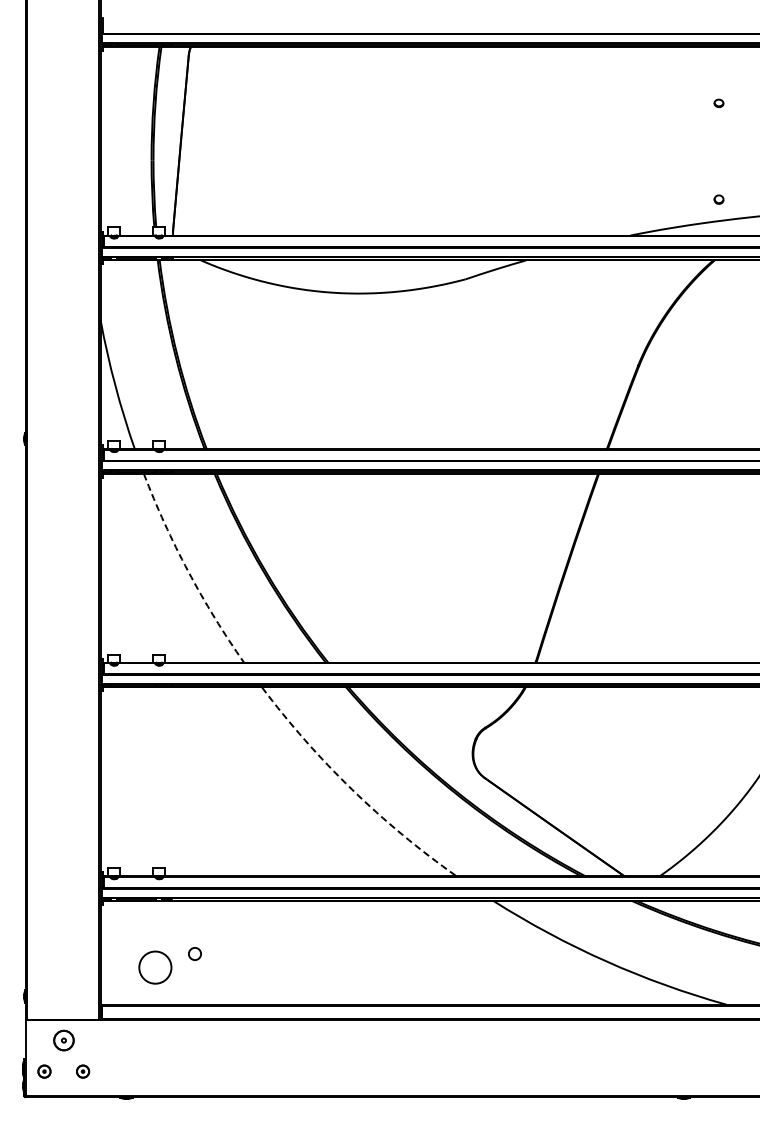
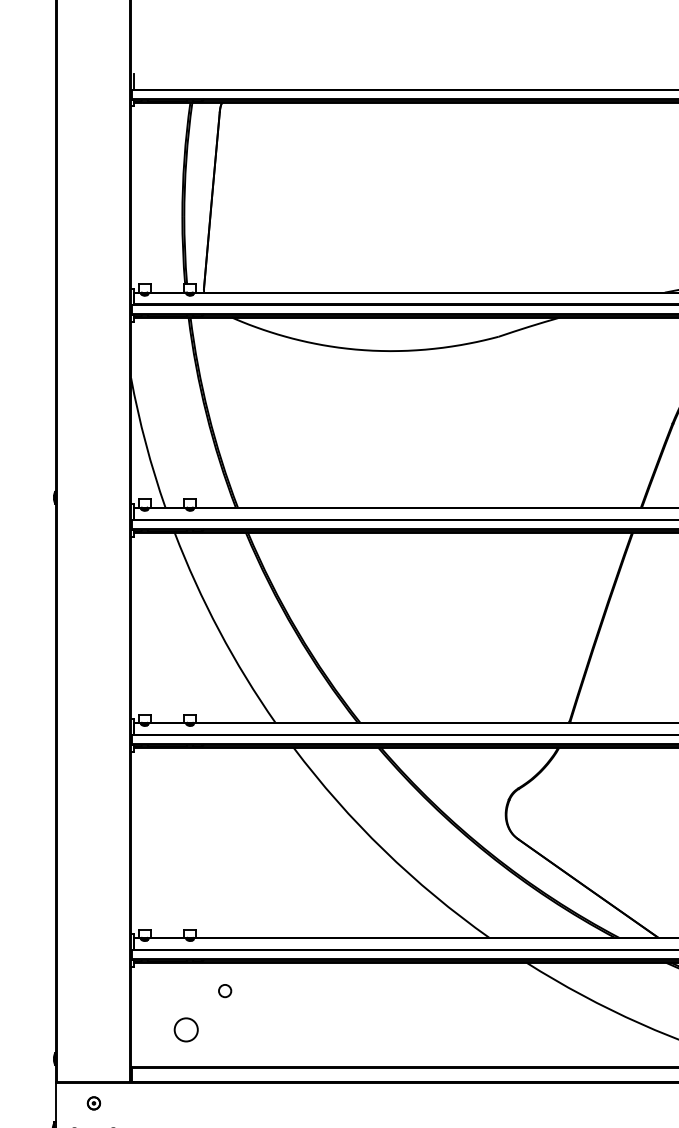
arc: (188, 571) -> (219, 631), dashed -> solid
arc: (351, 789) -> (383, 850), dashed -> solid
circle: (194, 953) -> (224, 990), moved
circle: (155, 967) -> (186, 1029), size x0.71
part: (63, 1040) -> (93, 1103), size x0.62

